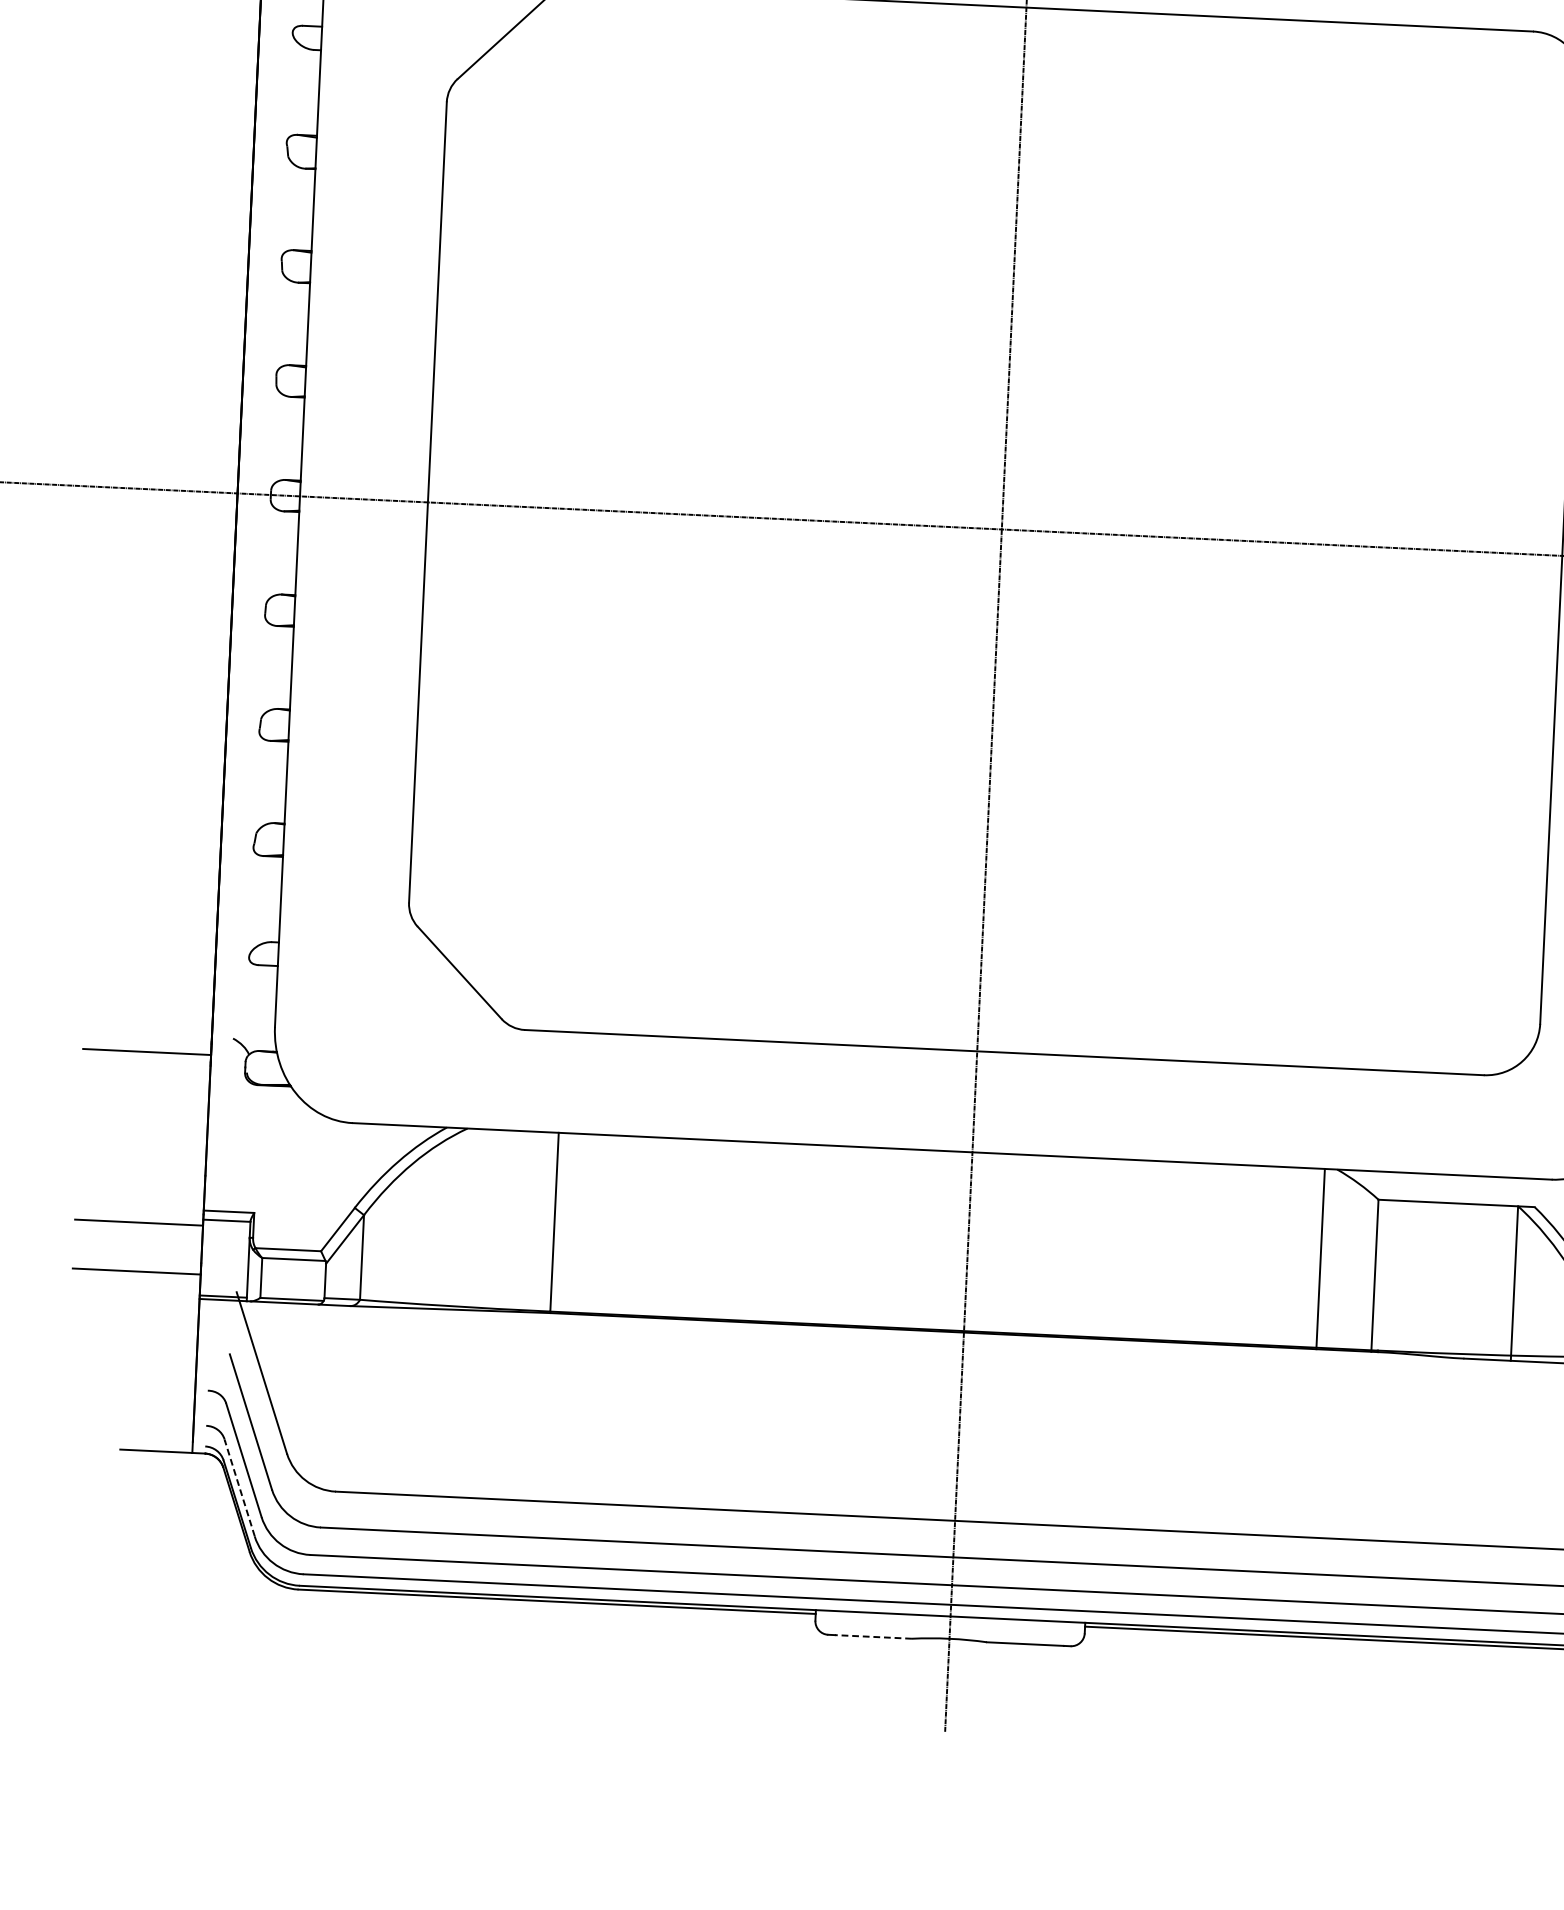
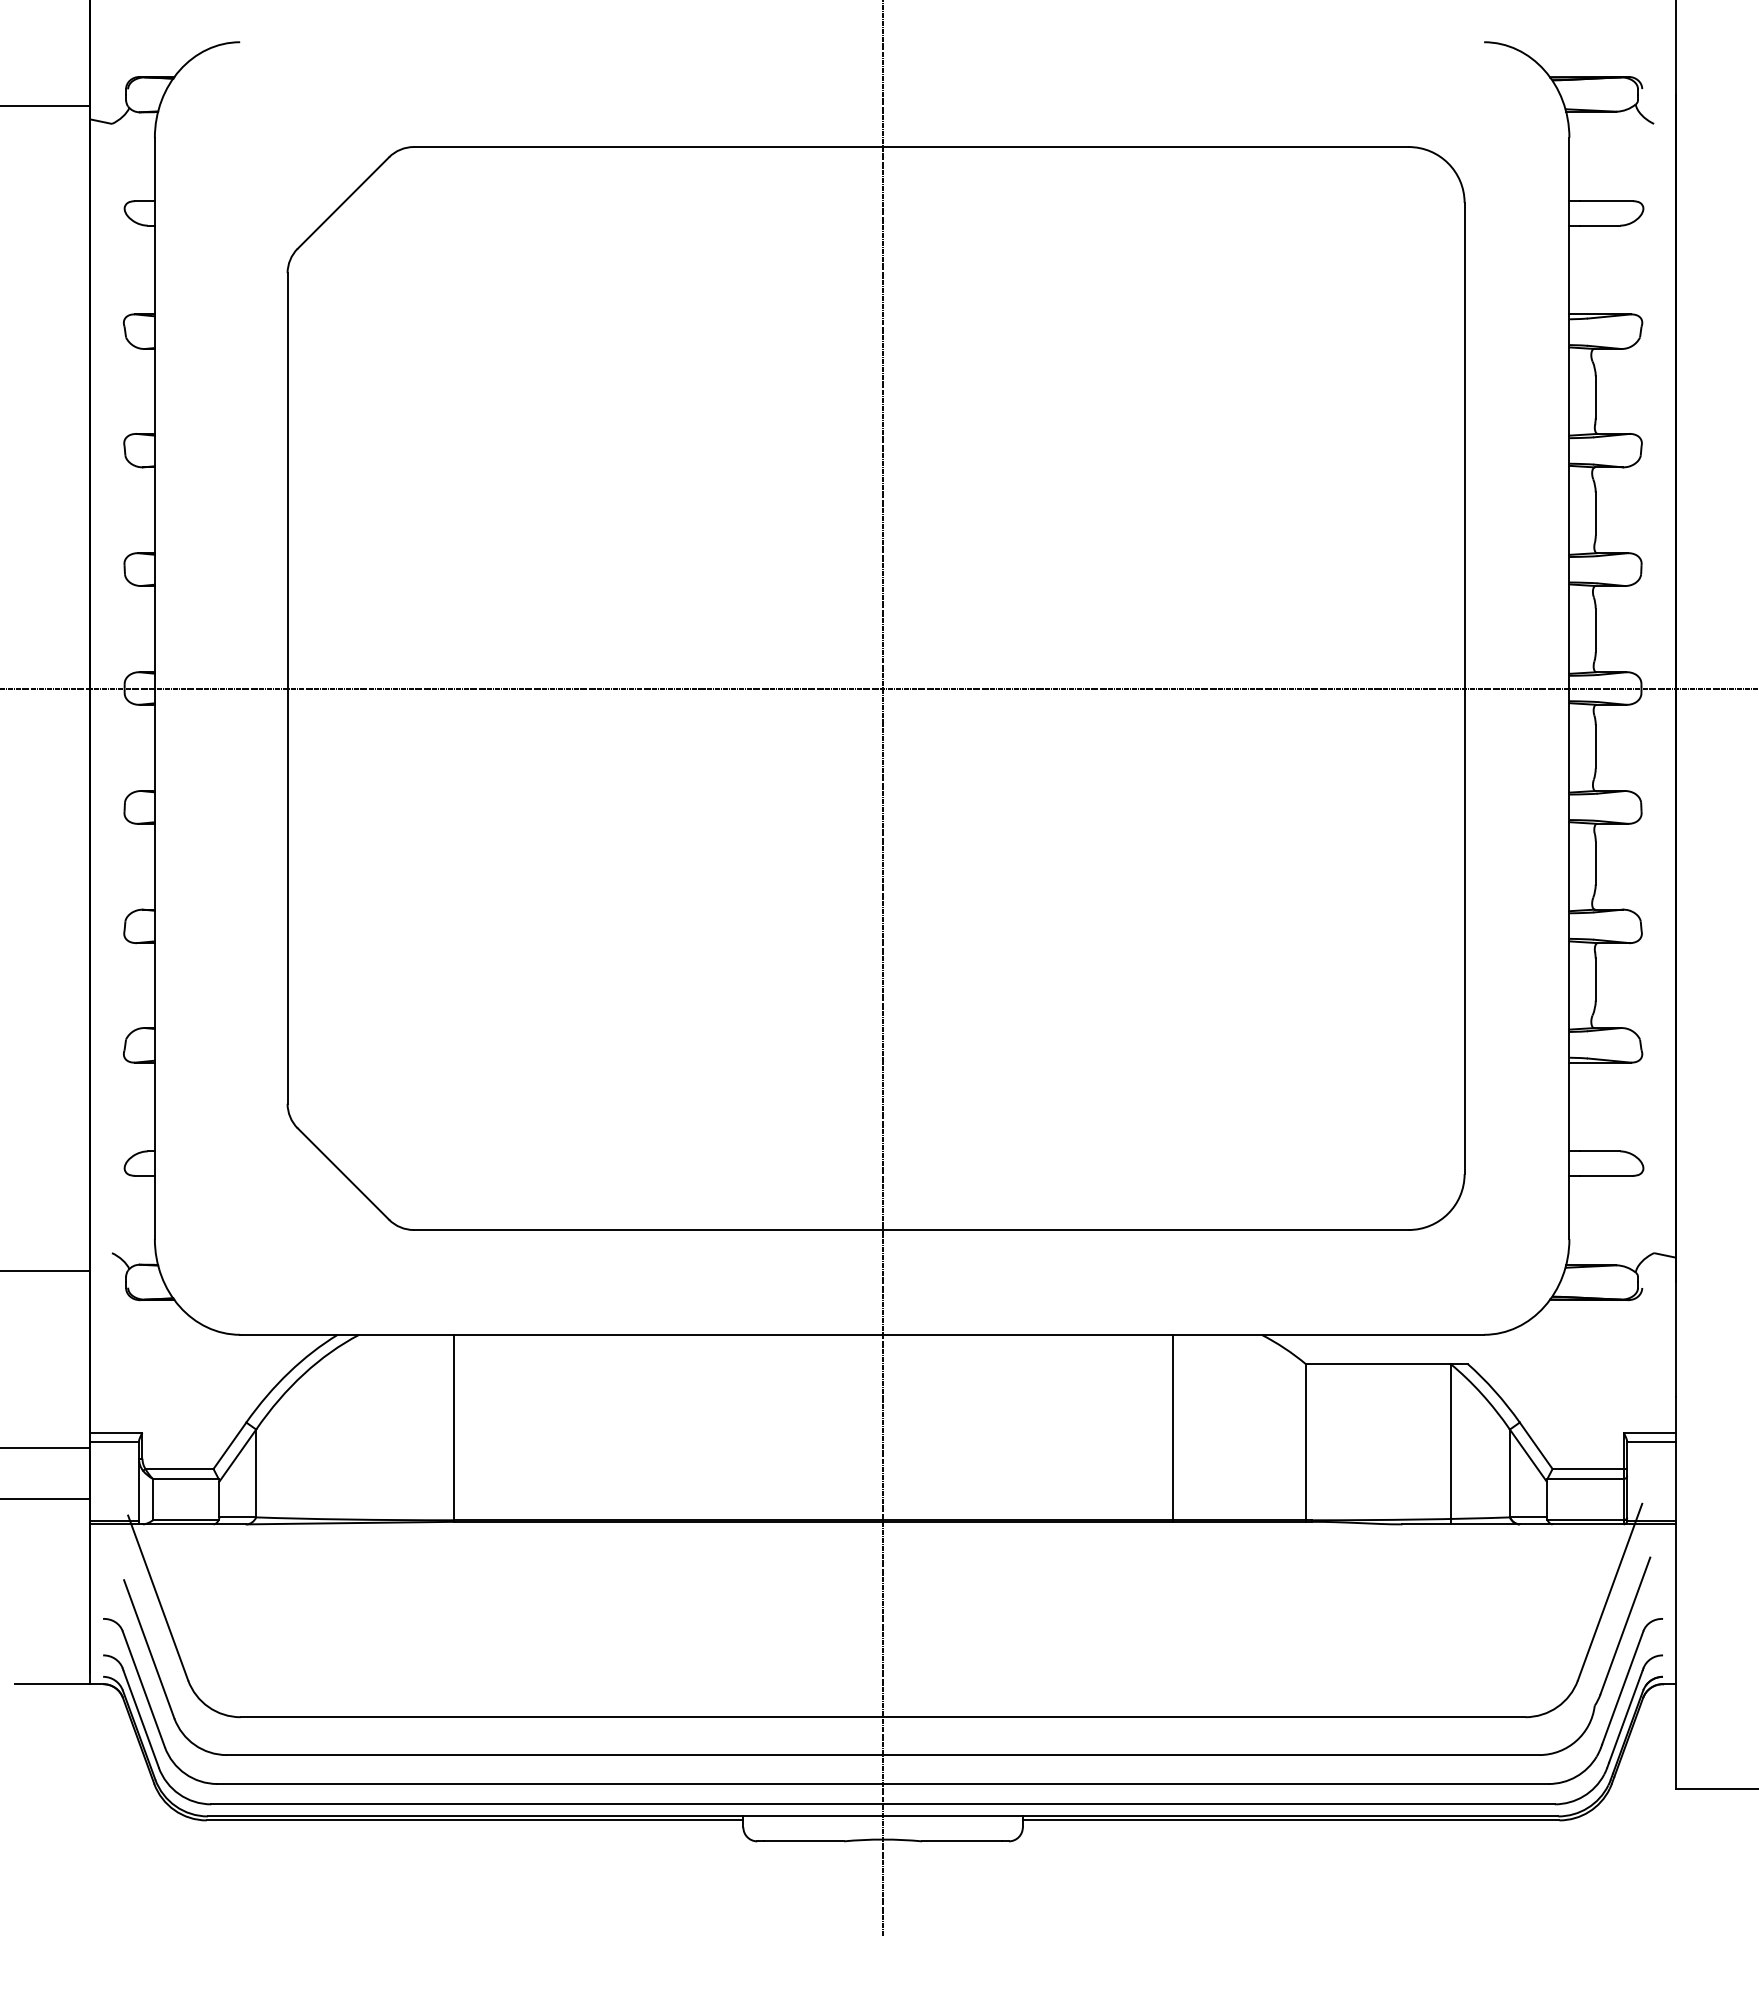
line: (1320, 1258) -> (1172, 1427), moved
line: (239, 1488) -> (140, 1718), dashed -> solid
line: (873, 1637) -> (804, 1841), dashed -> solid

